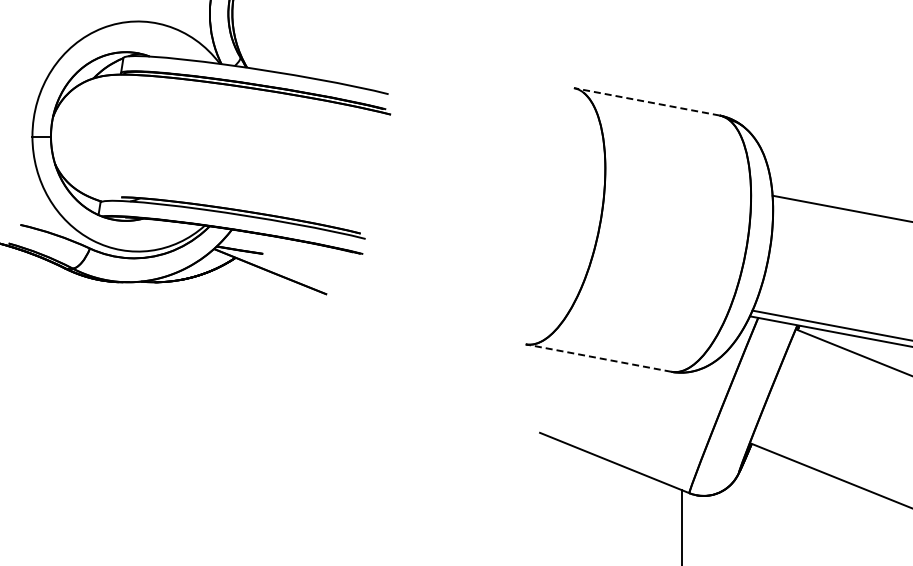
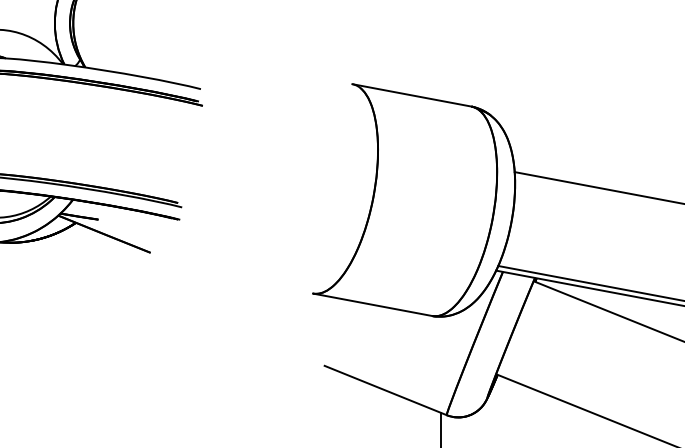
line: (646, 101) -> (411, 95), dashed -> solid
line: (598, 358) -> (372, 305), dashed -> solid

